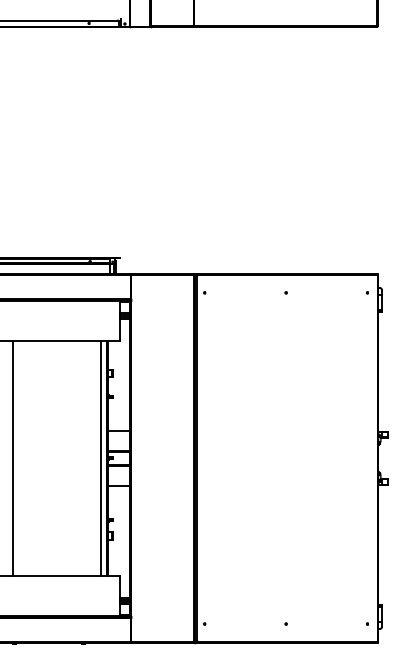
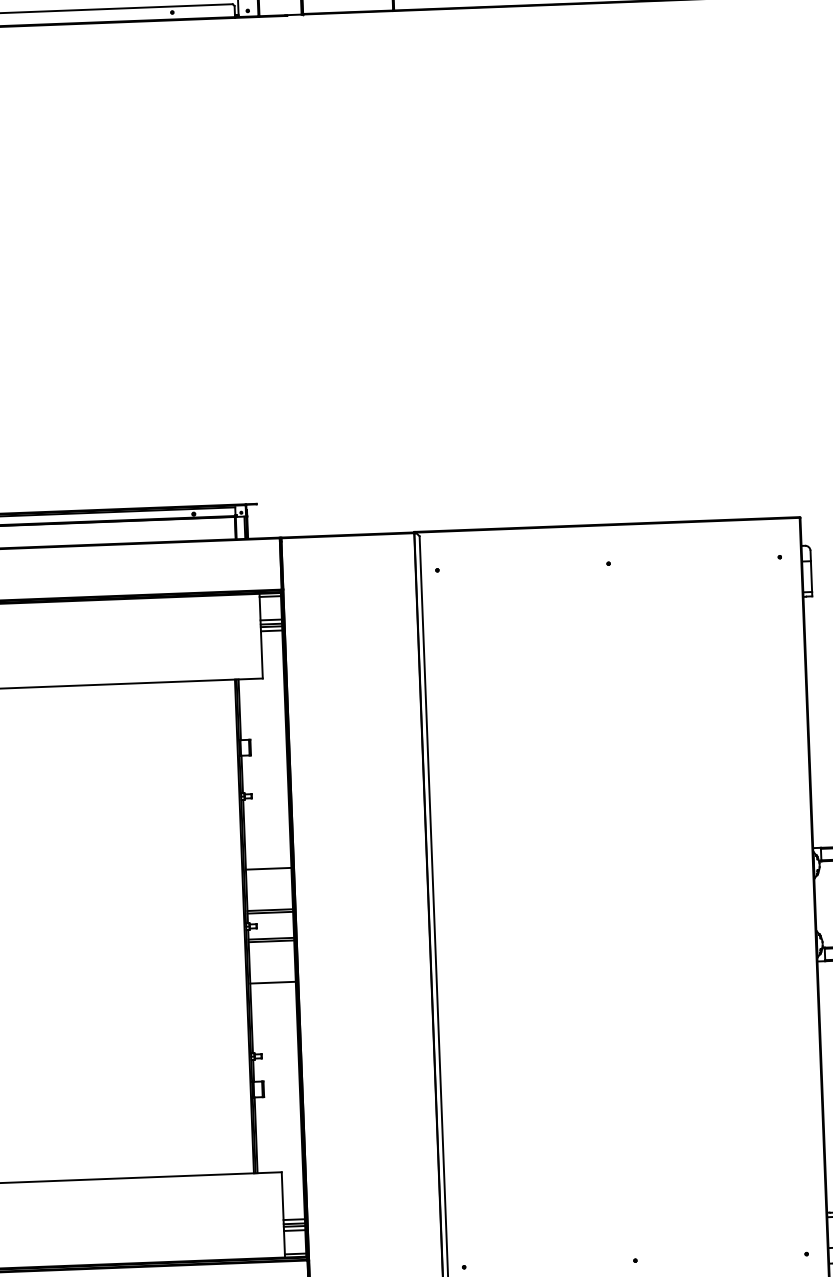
line: (12, 458) -> (46, 934), removed
line: (101, 458) -> (233, 927), removed

